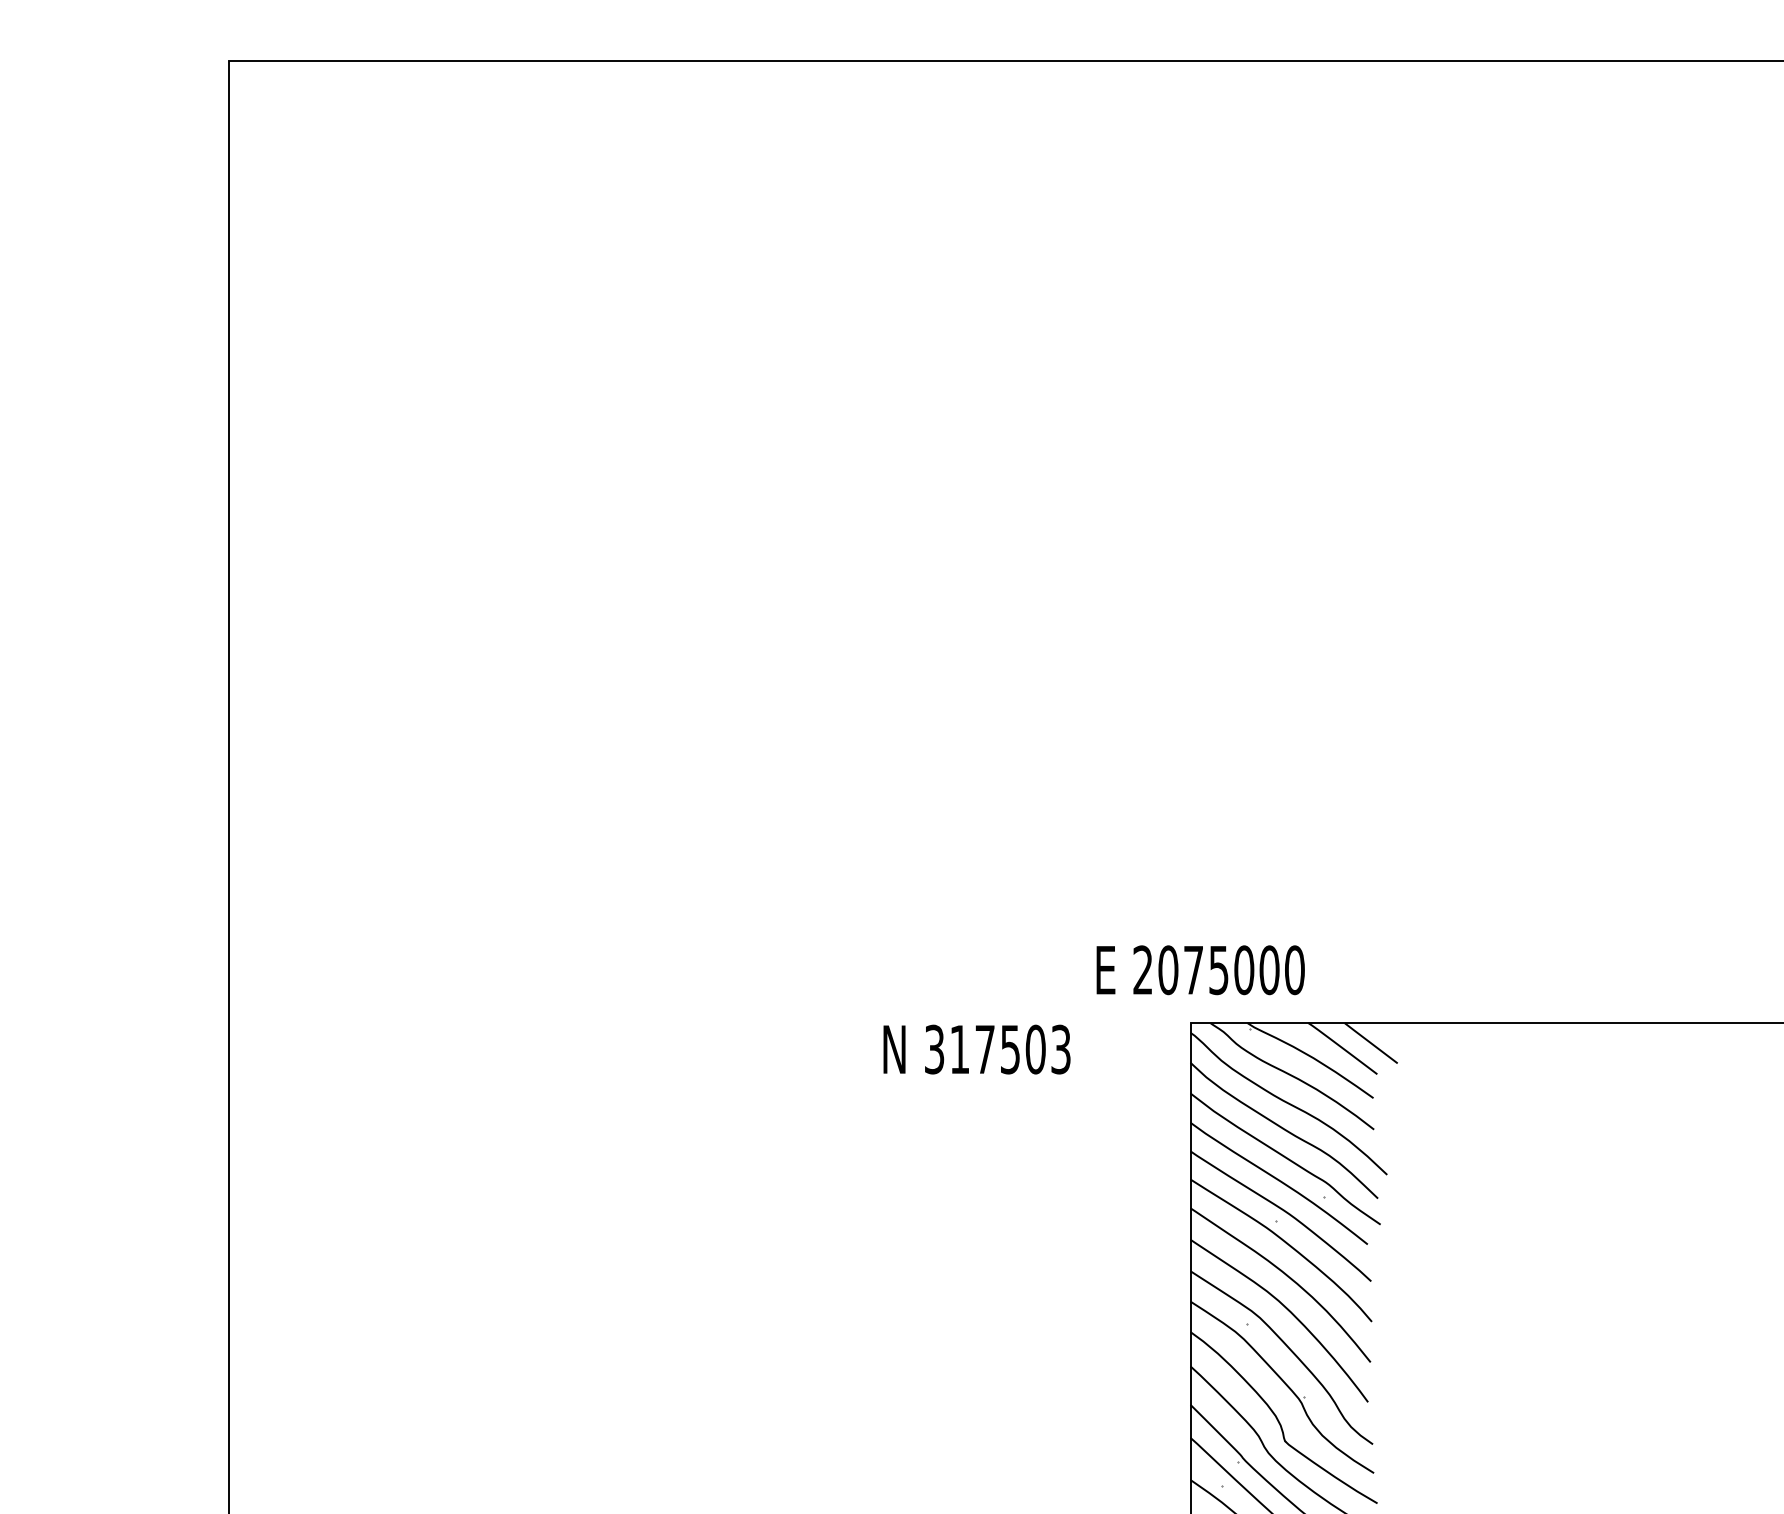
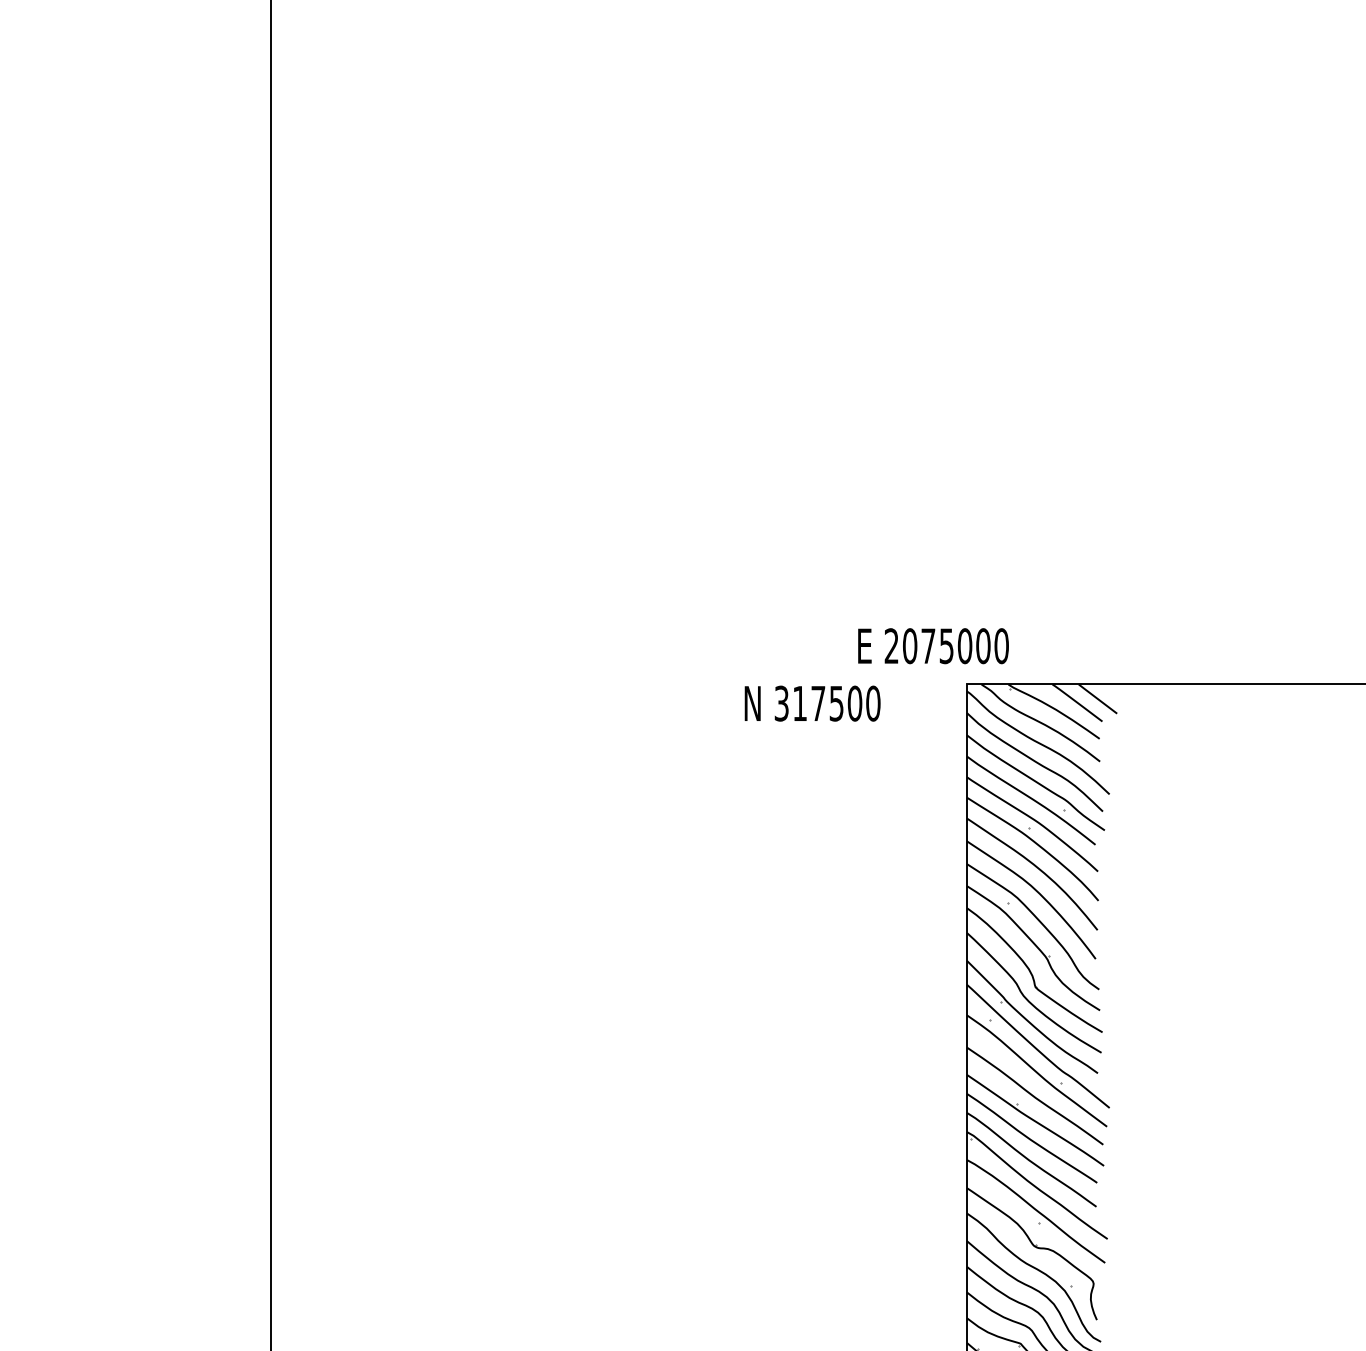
text: (1200, 970) -> (933, 646), moved
text: (1061, 1049) -> (873, 703), 317503 -> 317500

